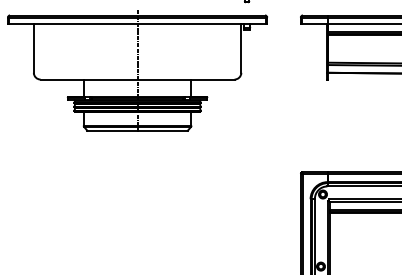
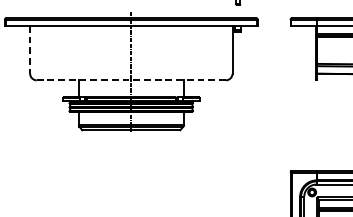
line: (33, 48) -> (29, 50), solid -> dashed
line: (138, 79) -> (132, 80), solid -> dashed

